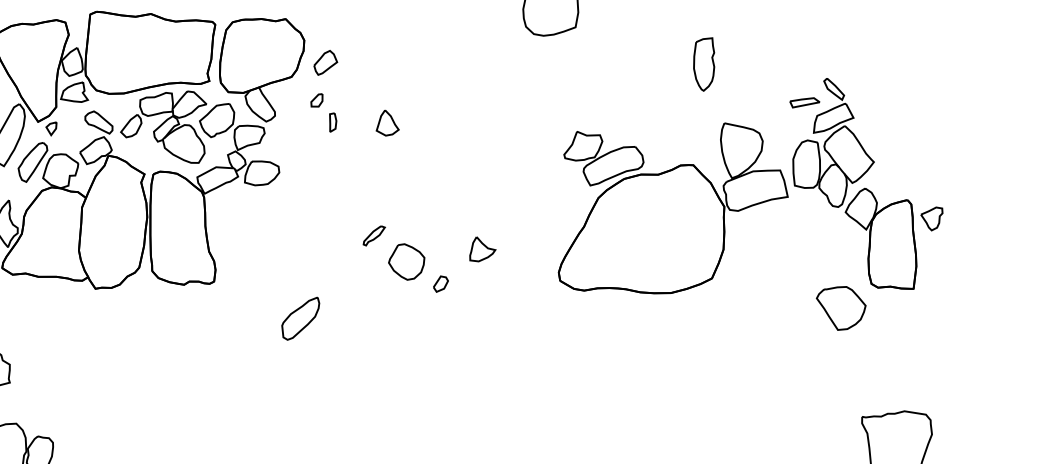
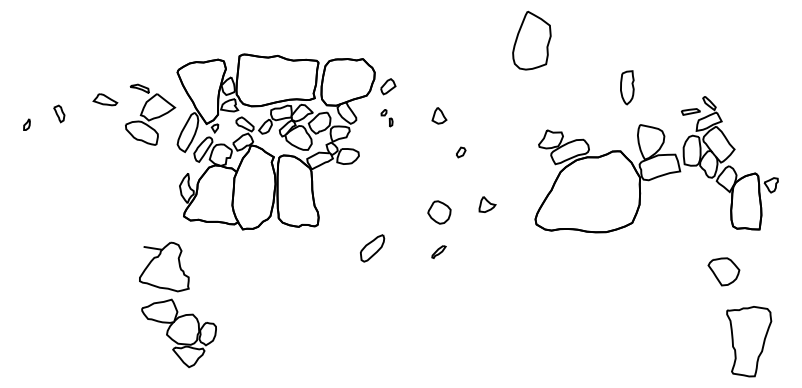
part: (322, 111) -> (386, 117), size x0.7
part: (387, 122) -> (439, 115), moved
part: (373, 235) -> (438, 251), moved
part: (441, 284) -> (461, 152), moved
part: (840, 307) -> (723, 271), moved

